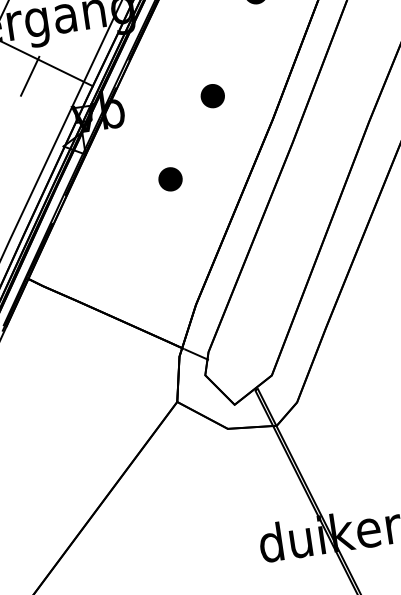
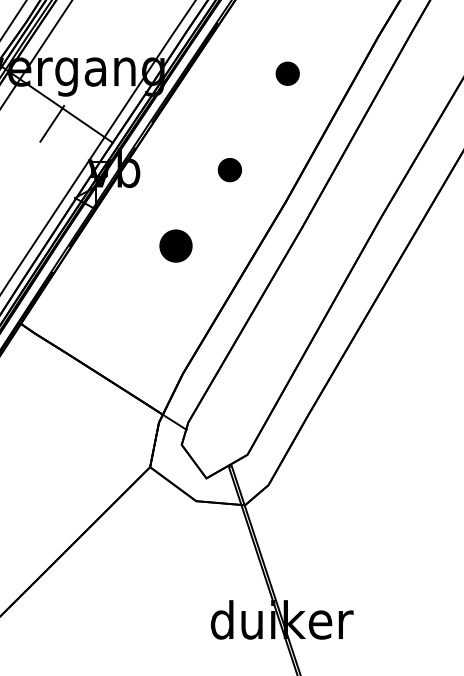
part: (170, 179) -> (175, 246), size x1.4

